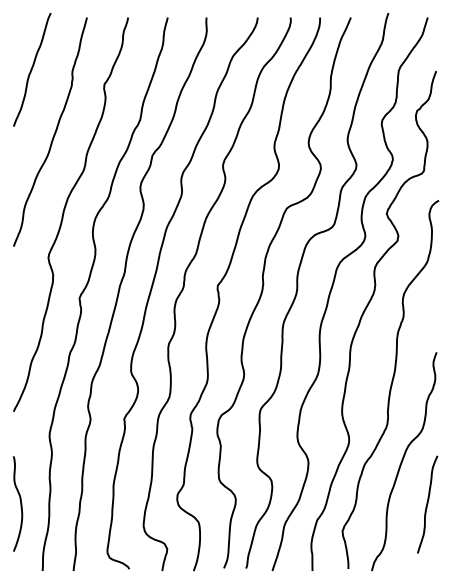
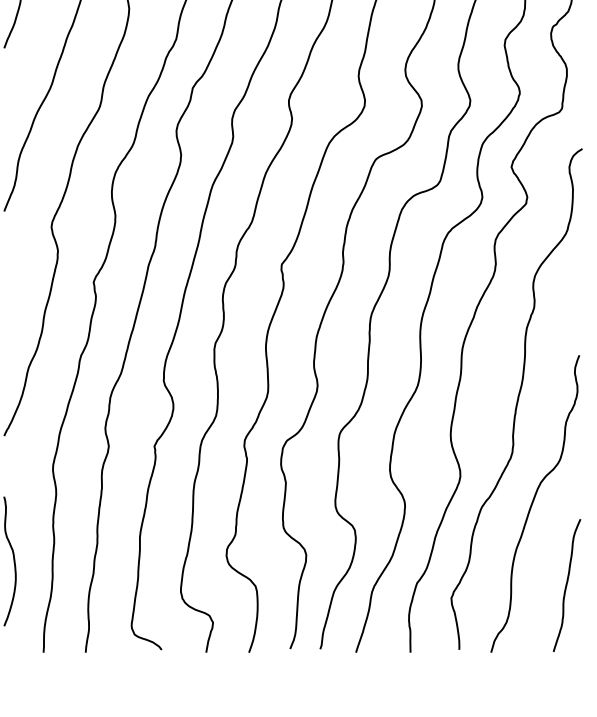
curve: (427, 504) -> (566, 585), moved

